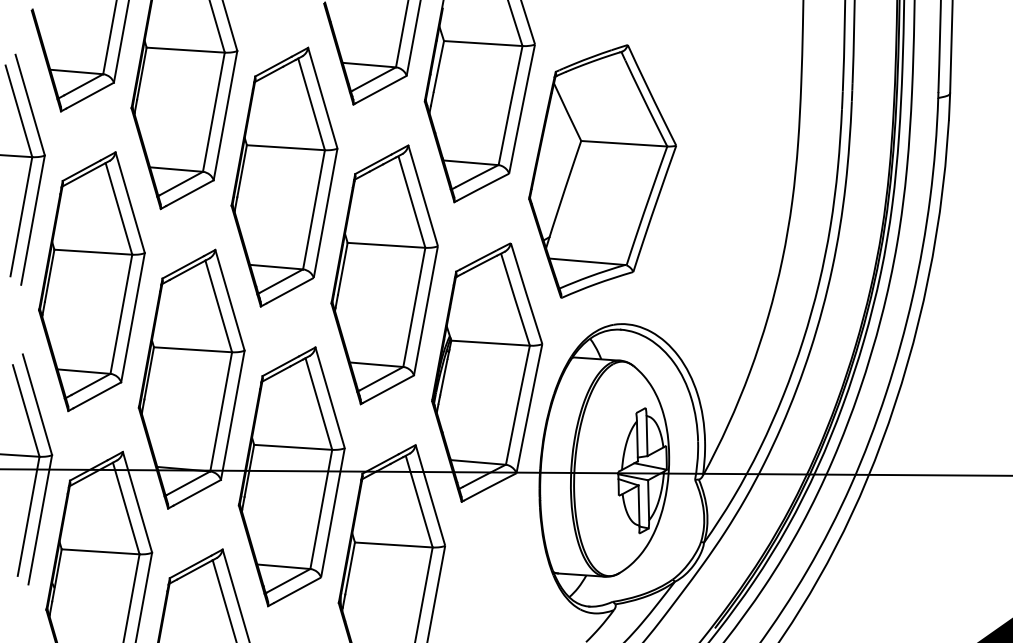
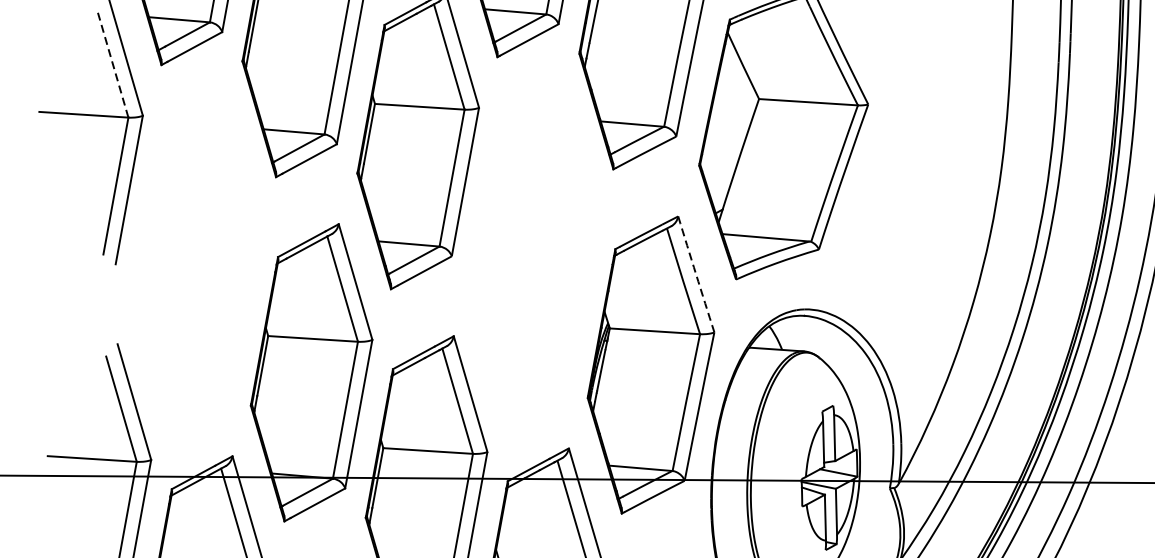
line: (18, 111) -> (112, 65), solid -> dashed
part: (384, 274) -> (533, 252), removed
part: (91, 281) -> (196, 260), removed
arc: (526, 293) -> (696, 274), solid -> dashed

